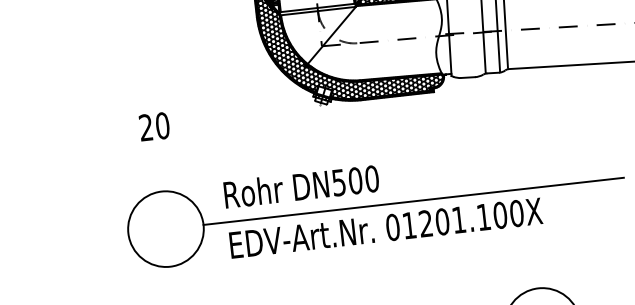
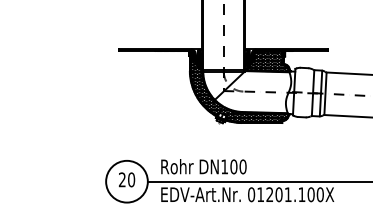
text: (155, 125) -> (127, 179), moved
text: (338, 182) -> (224, 166), DN500 -> DN100

